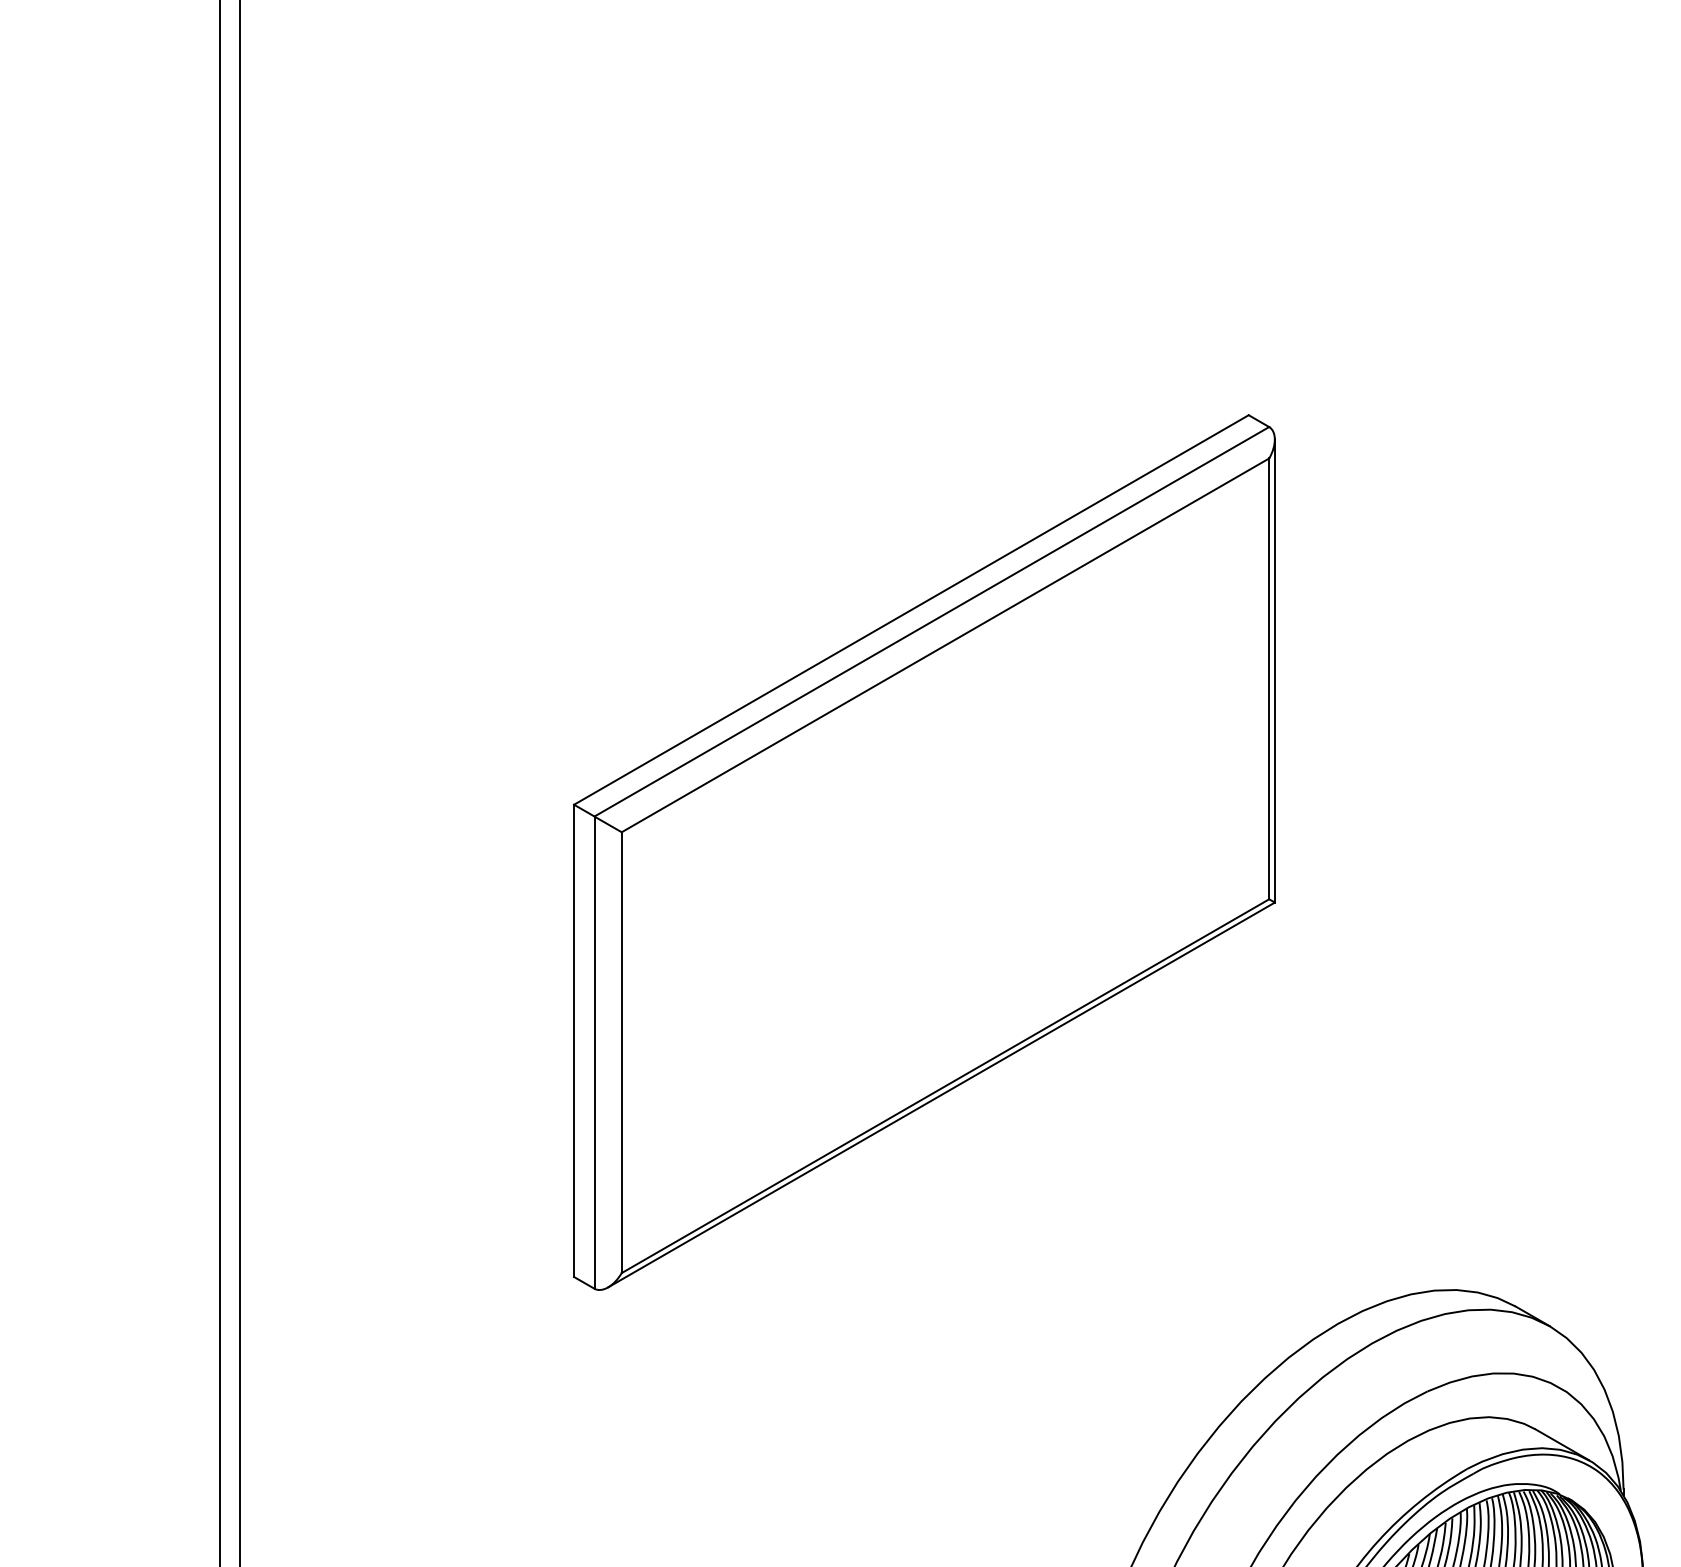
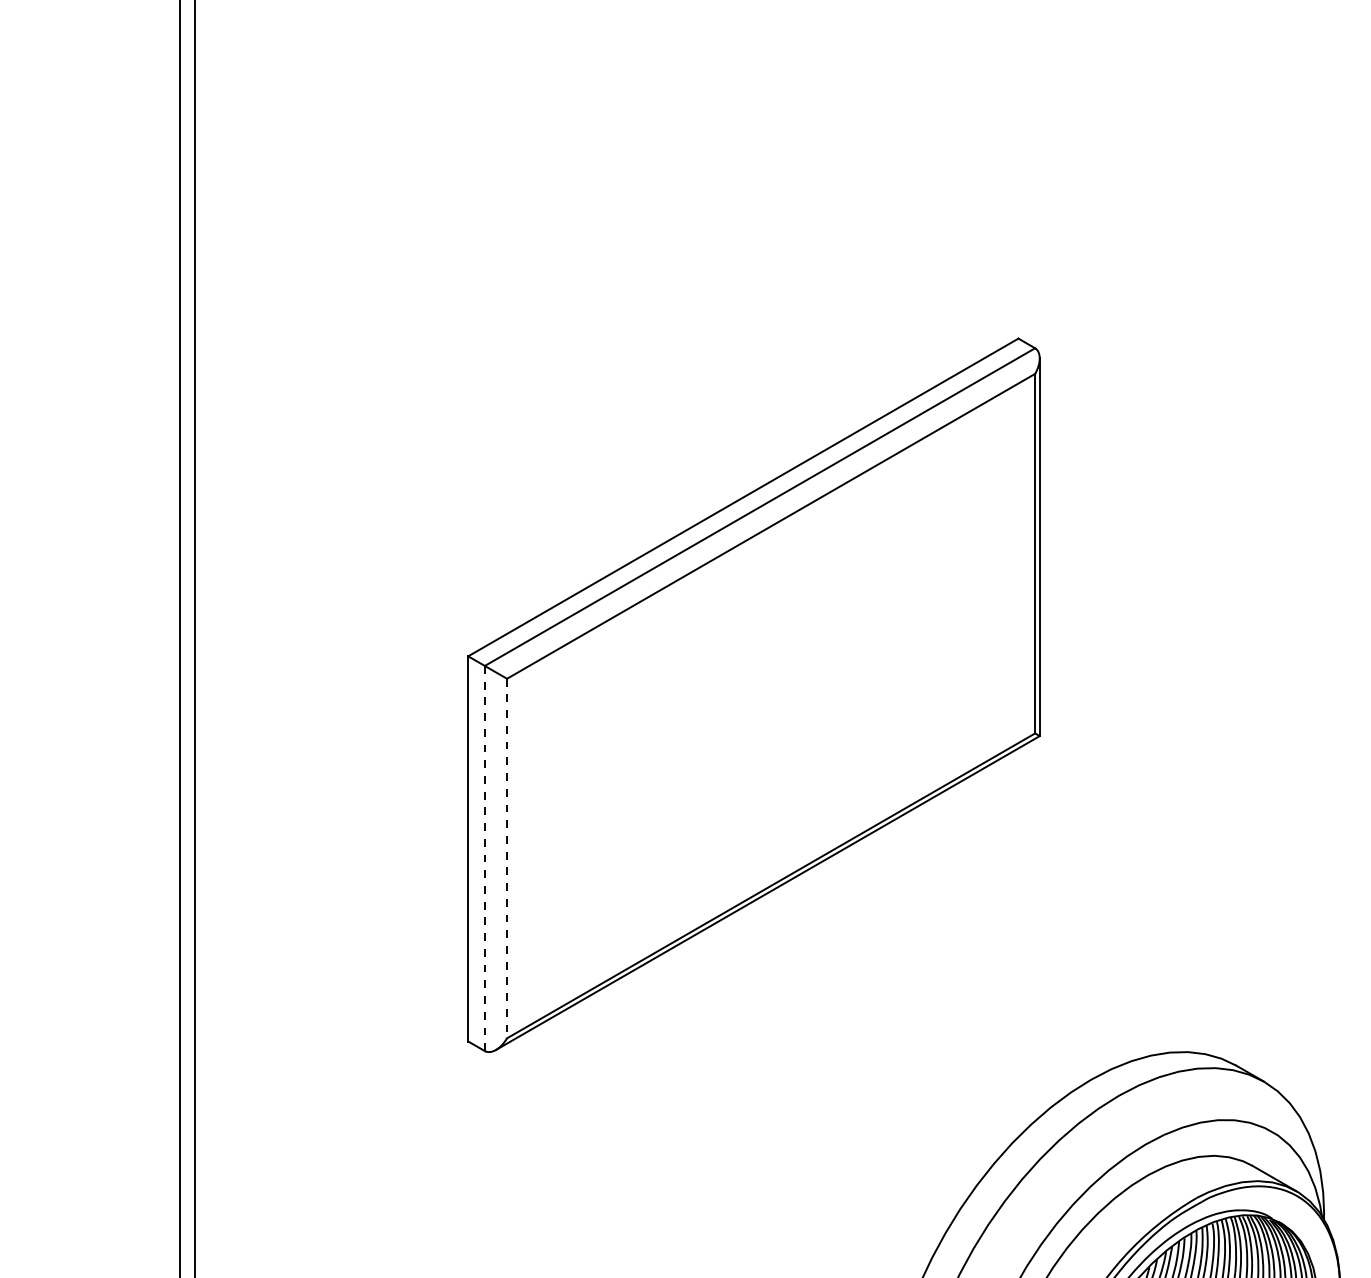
line: (594, 1052) -> (484, 858), solid -> dashed
line: (622, 1052) -> (507, 858), solid -> dashed

